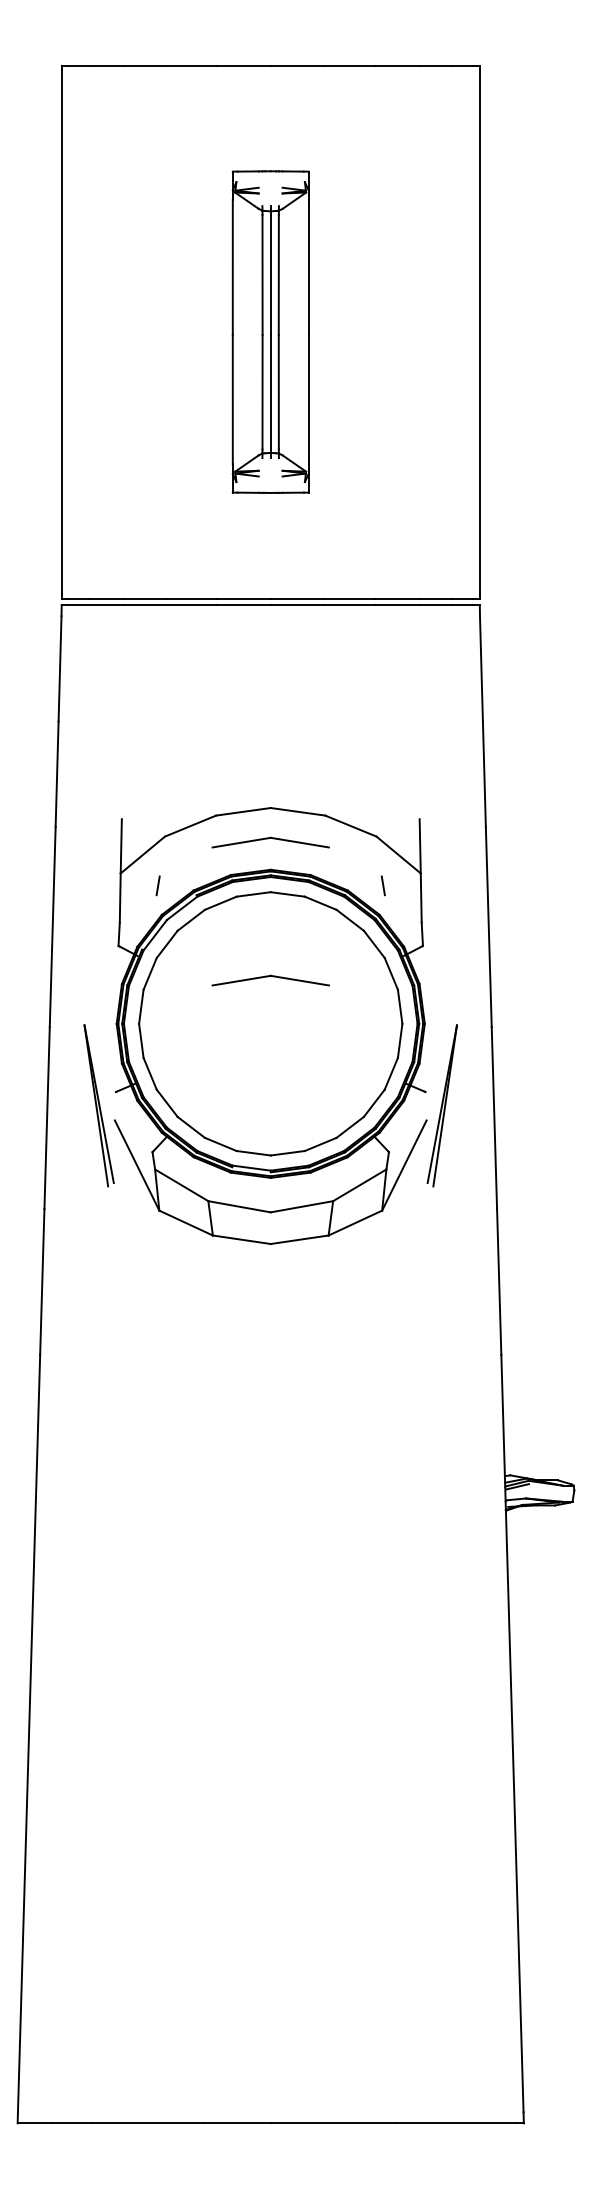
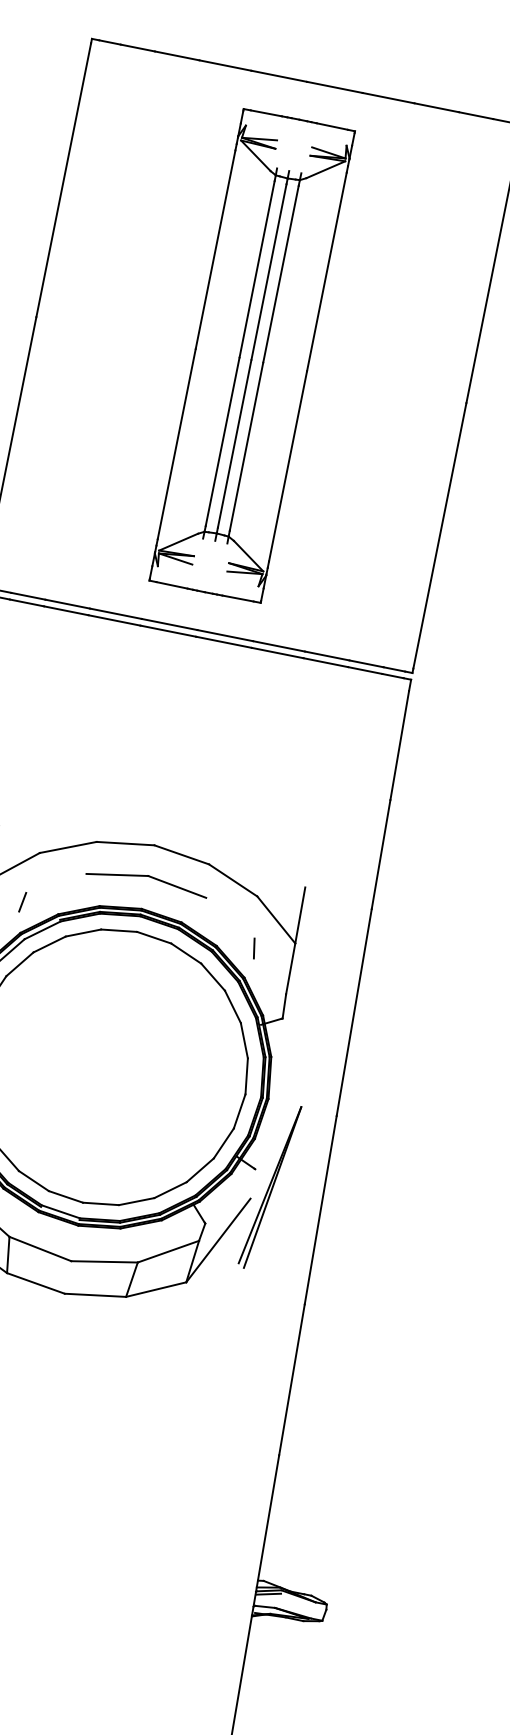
part: (270, 331) -> (252, 355), size x1.43
part: (270, 980) -> (118, 1022), removed

